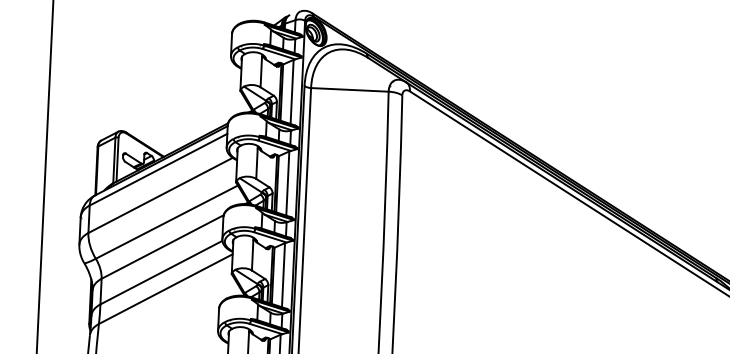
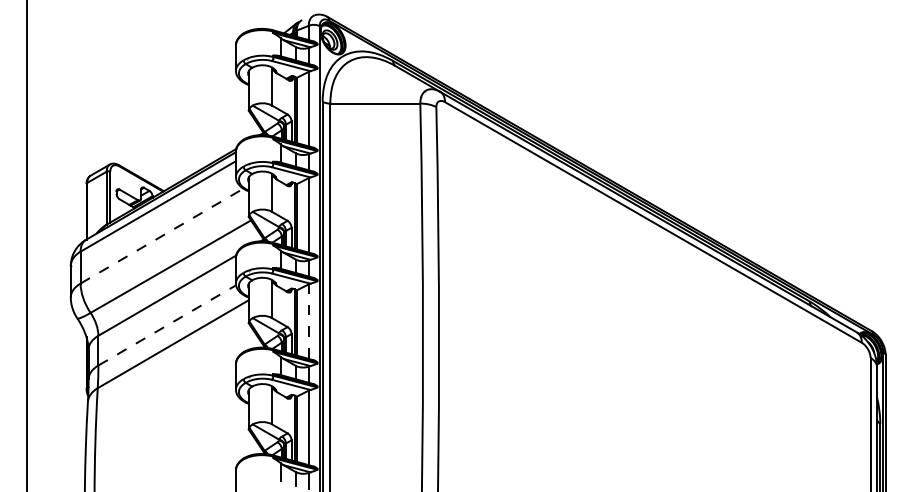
line: (160, 194) -> (162, 235), solid -> dashed
line: (161, 272) -> (167, 325), solid -> dashed
line: (283, 275) -> (308, 321), solid -> dashed

